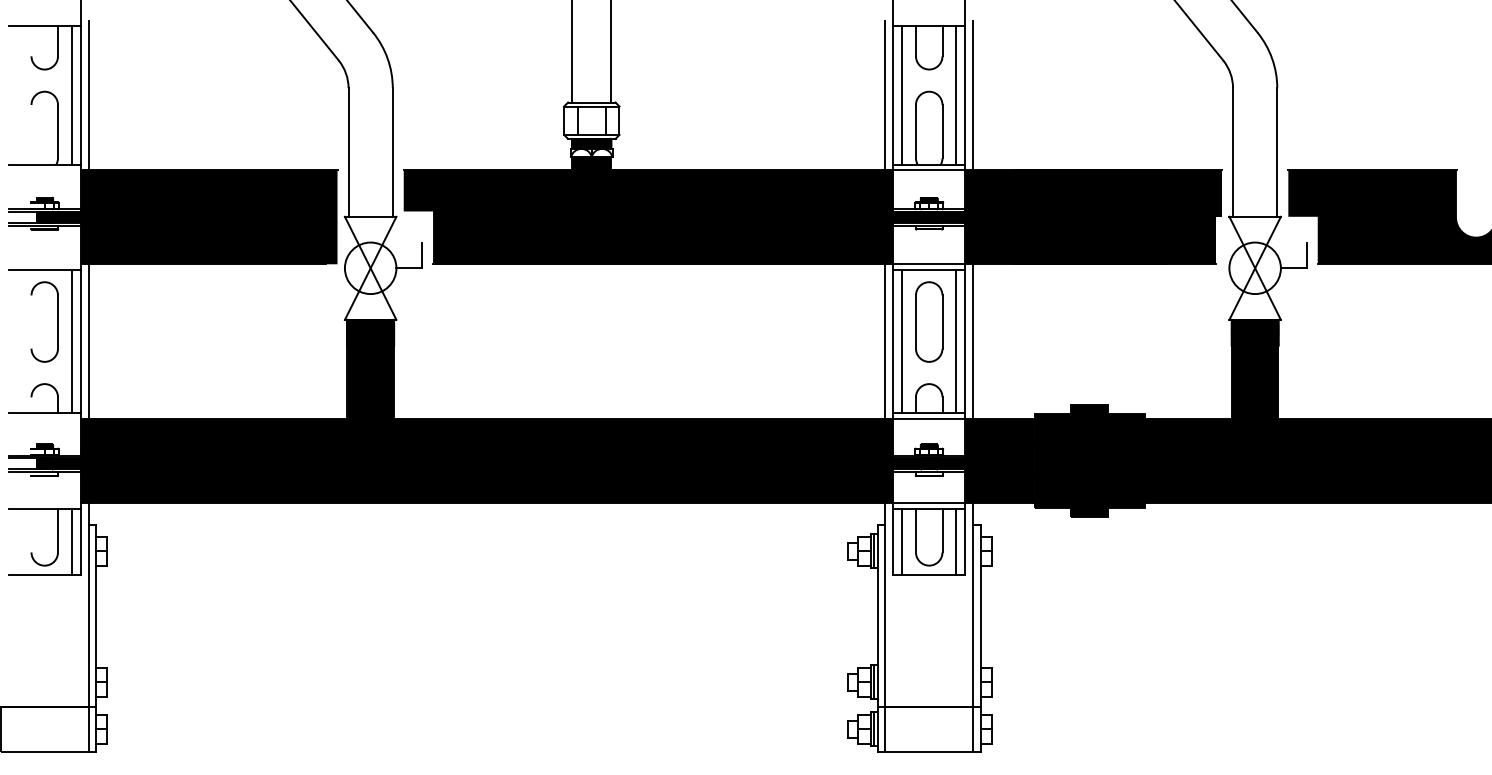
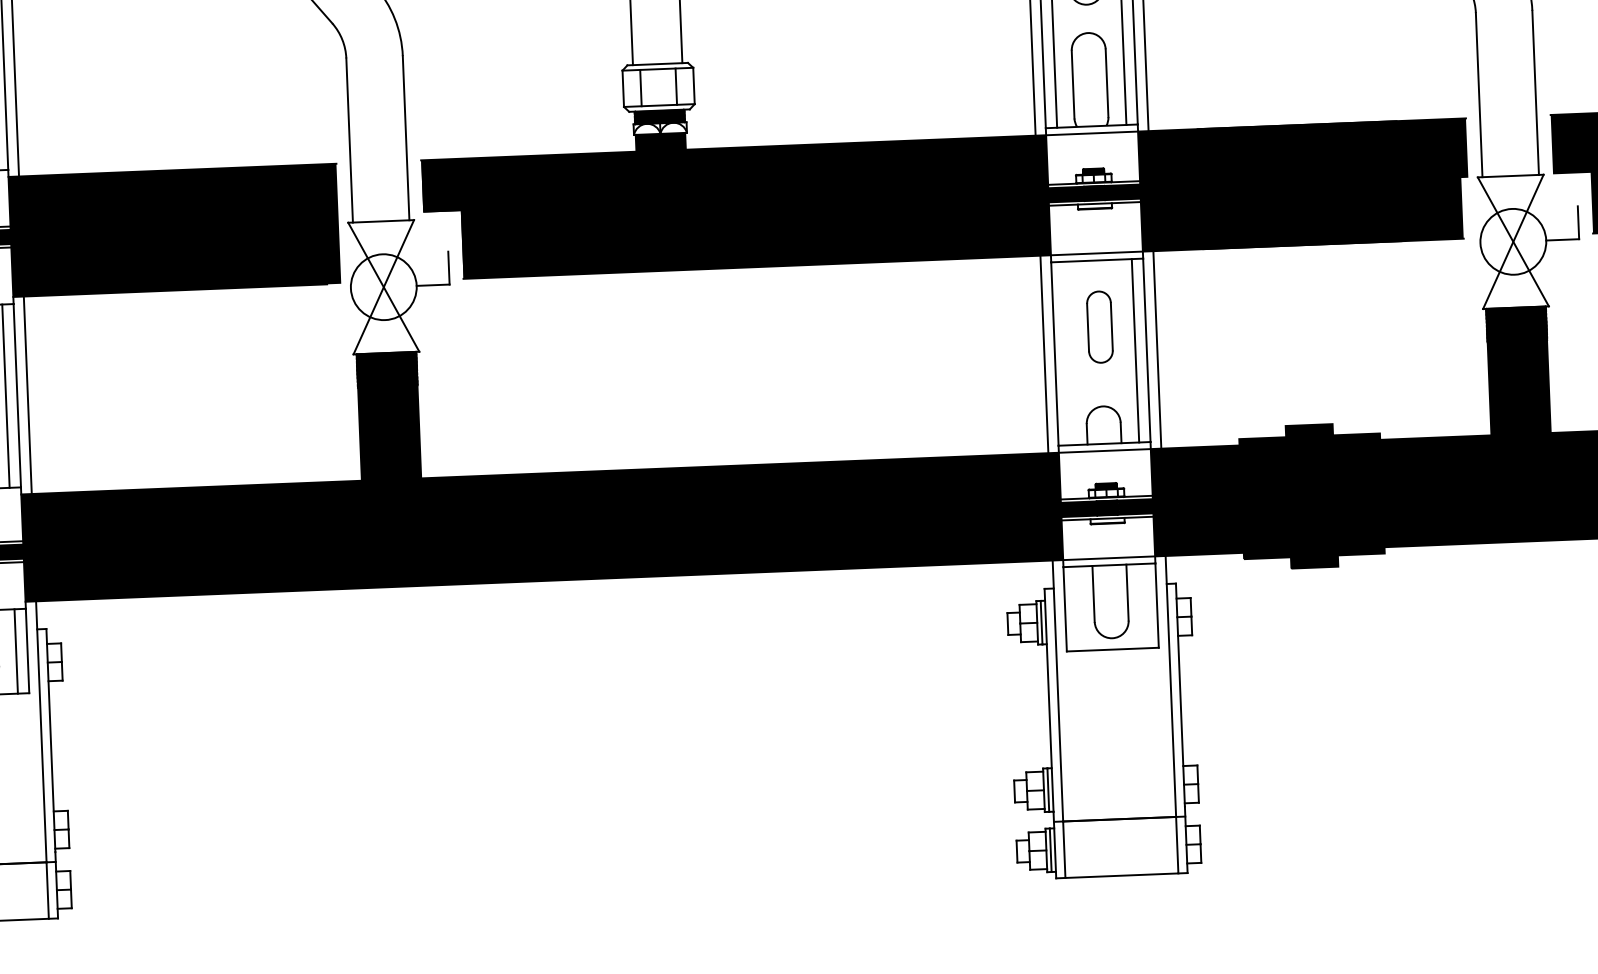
part: (929, 321) -> (1100, 326), size x0.7
line: (902, 341) -> (1066, 353), removed
line: (902, 541) -> (1076, 608), removed
line: (956, 541) -> (1145, 606), removed

